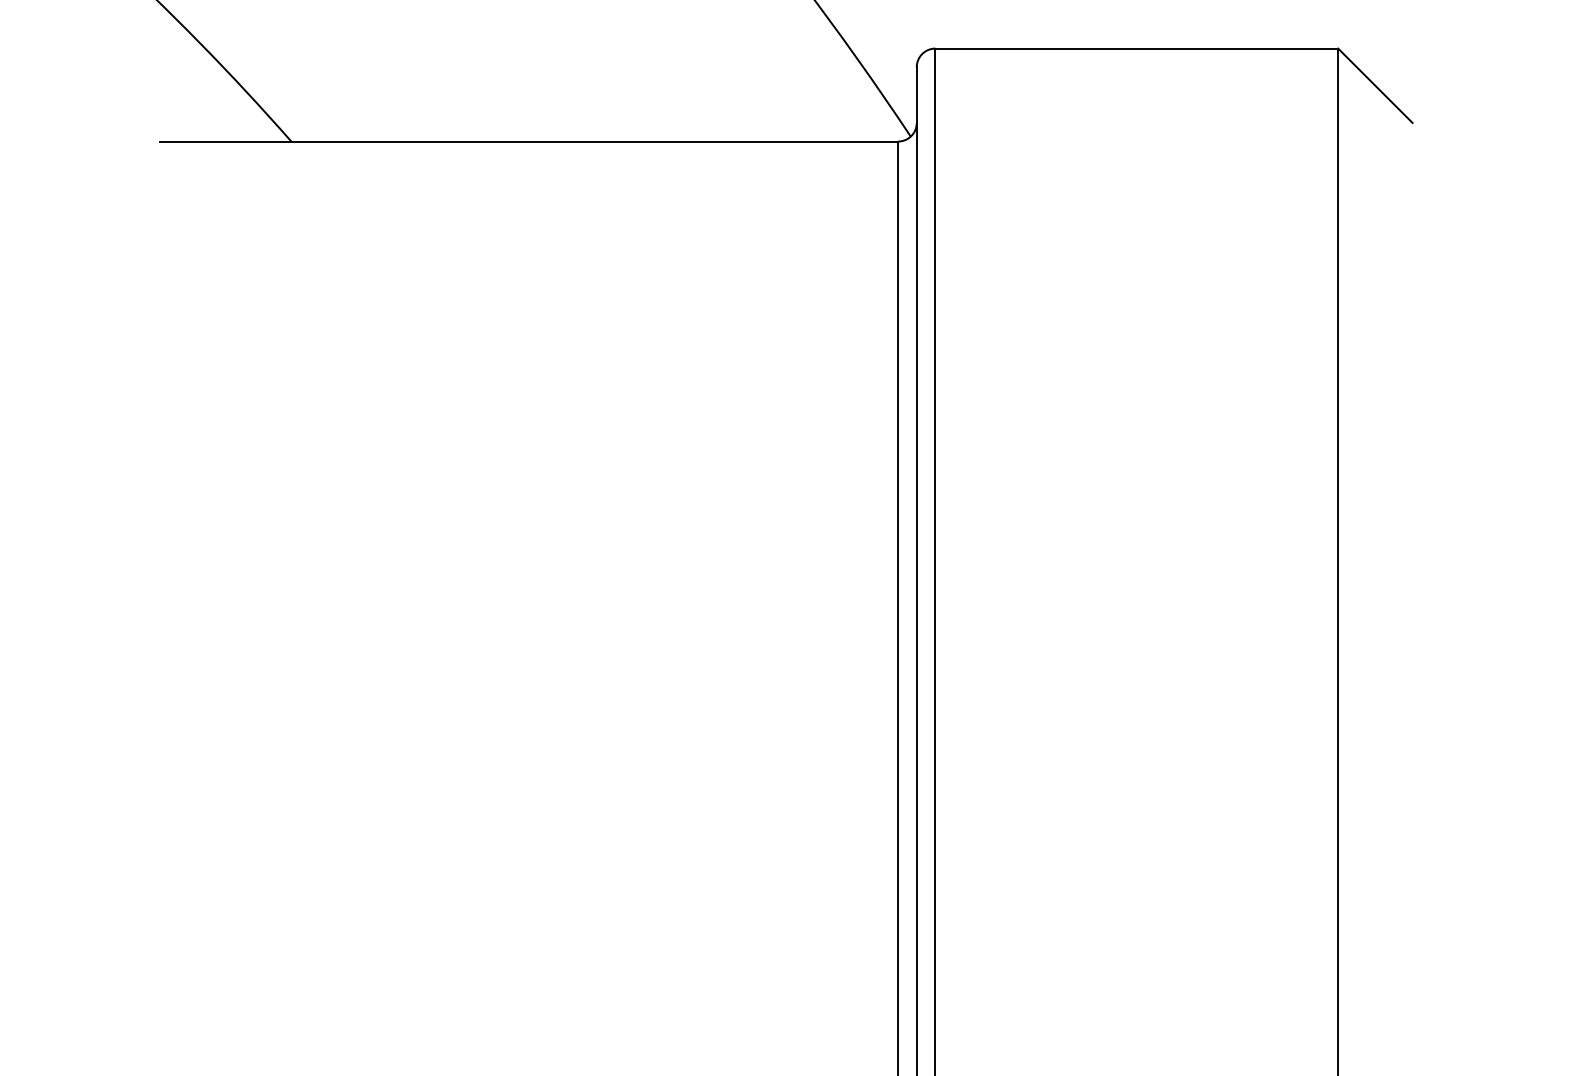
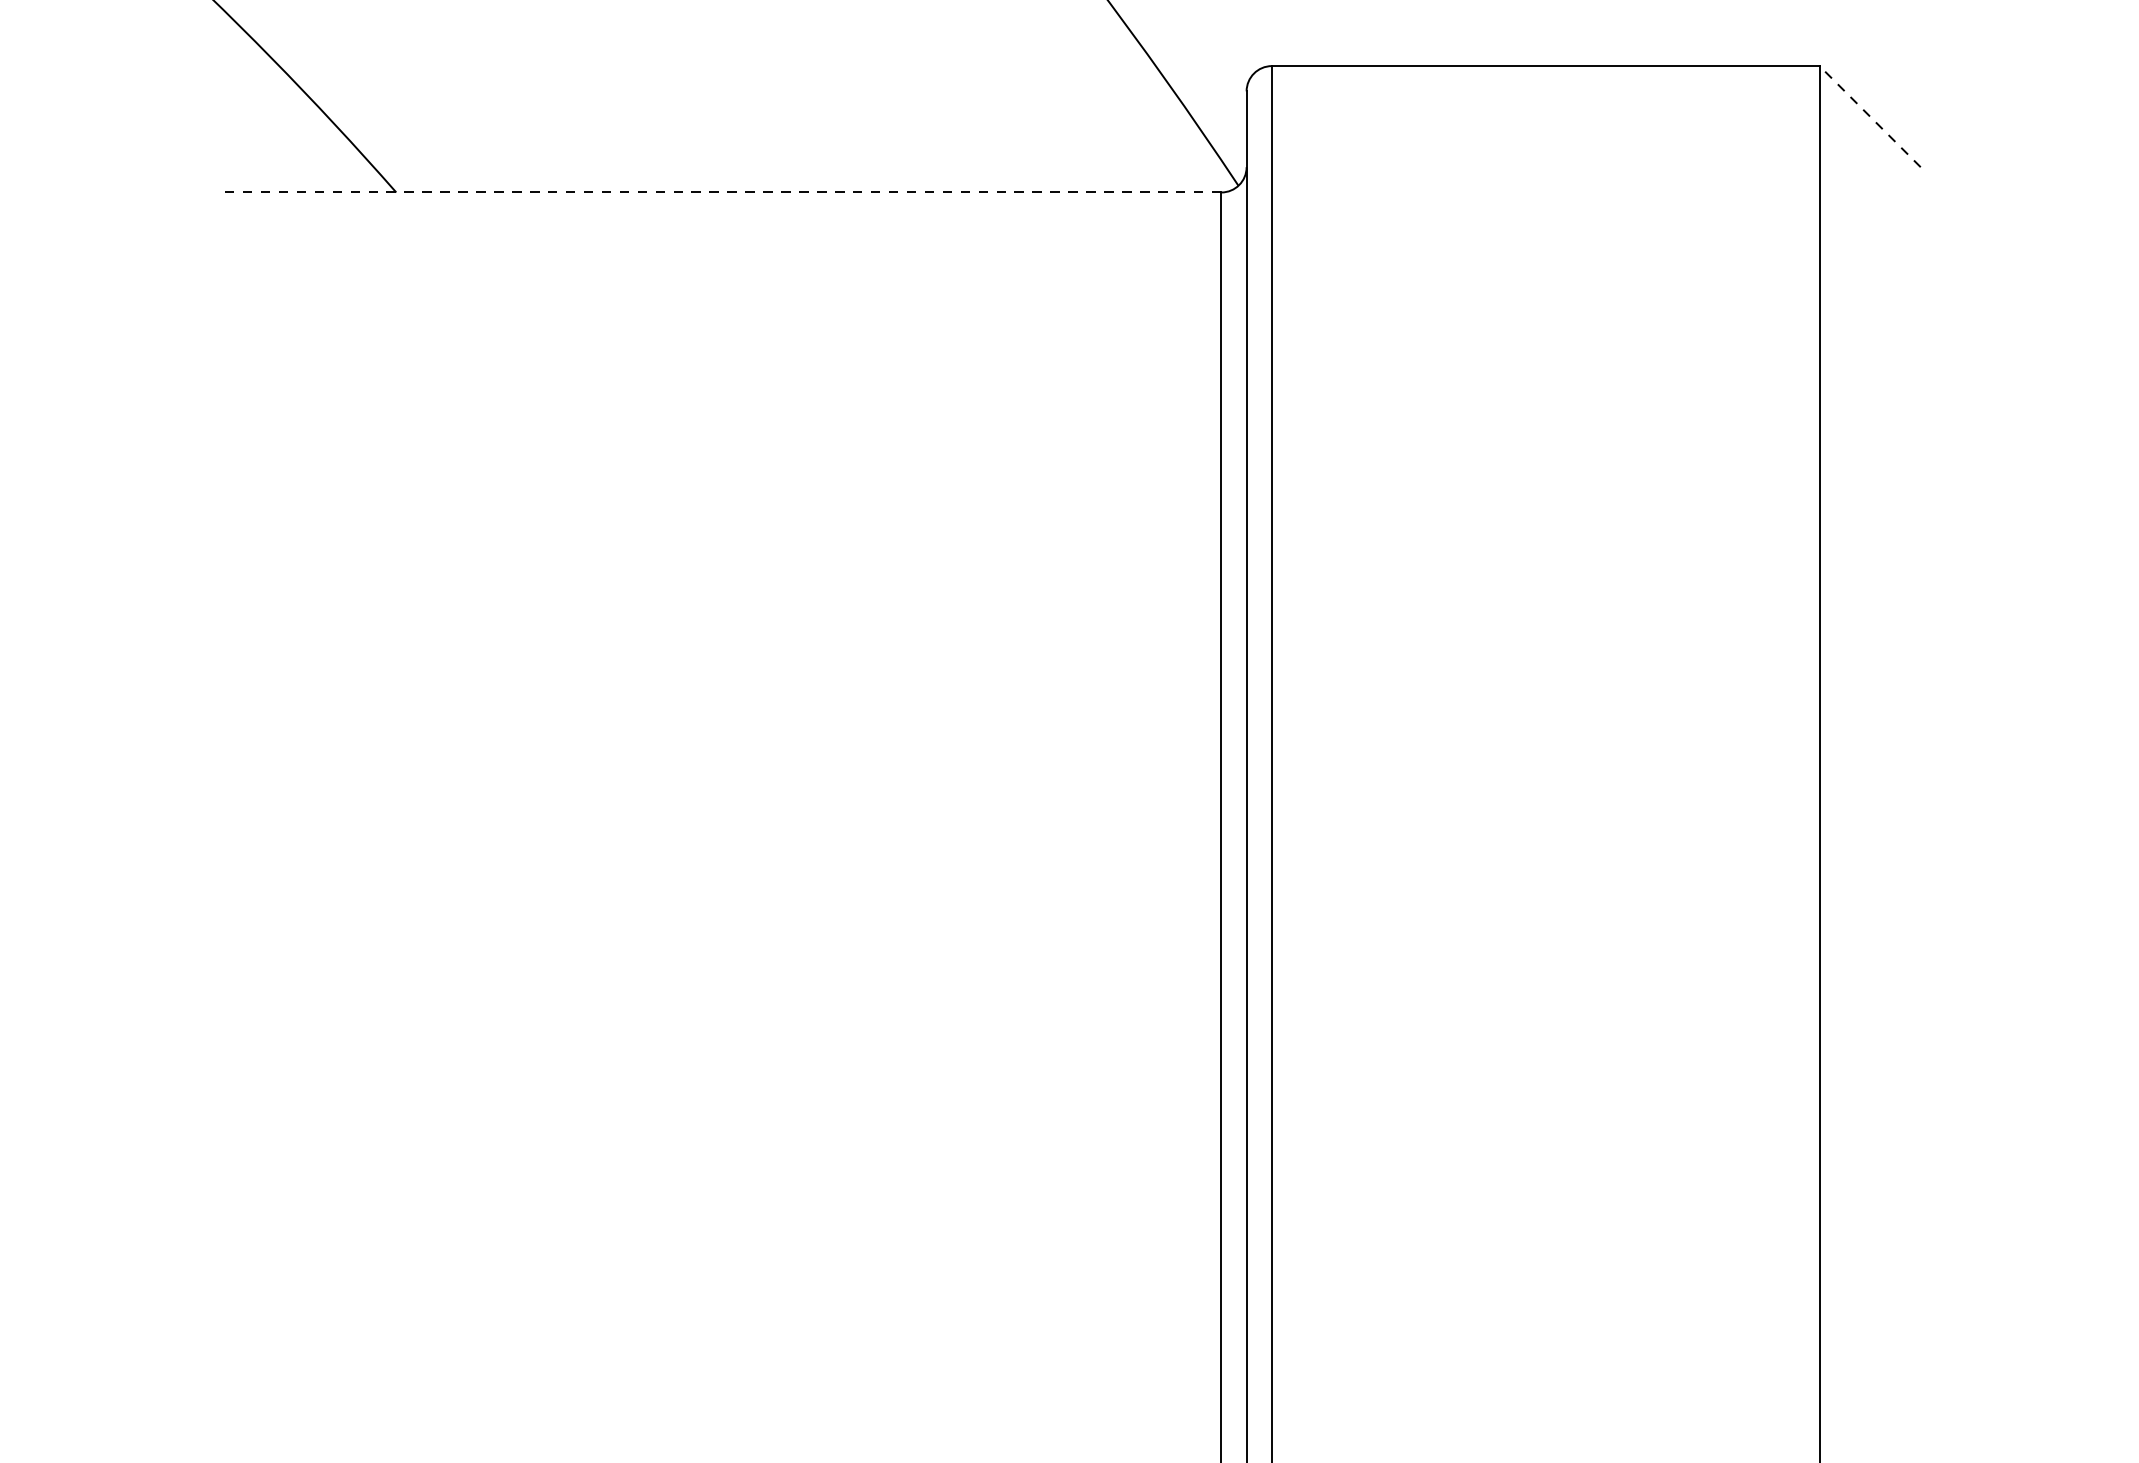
line: (1375, 85) -> (1870, 116), solid -> dashed
line: (529, 141) -> (720, 192), solid -> dashed

